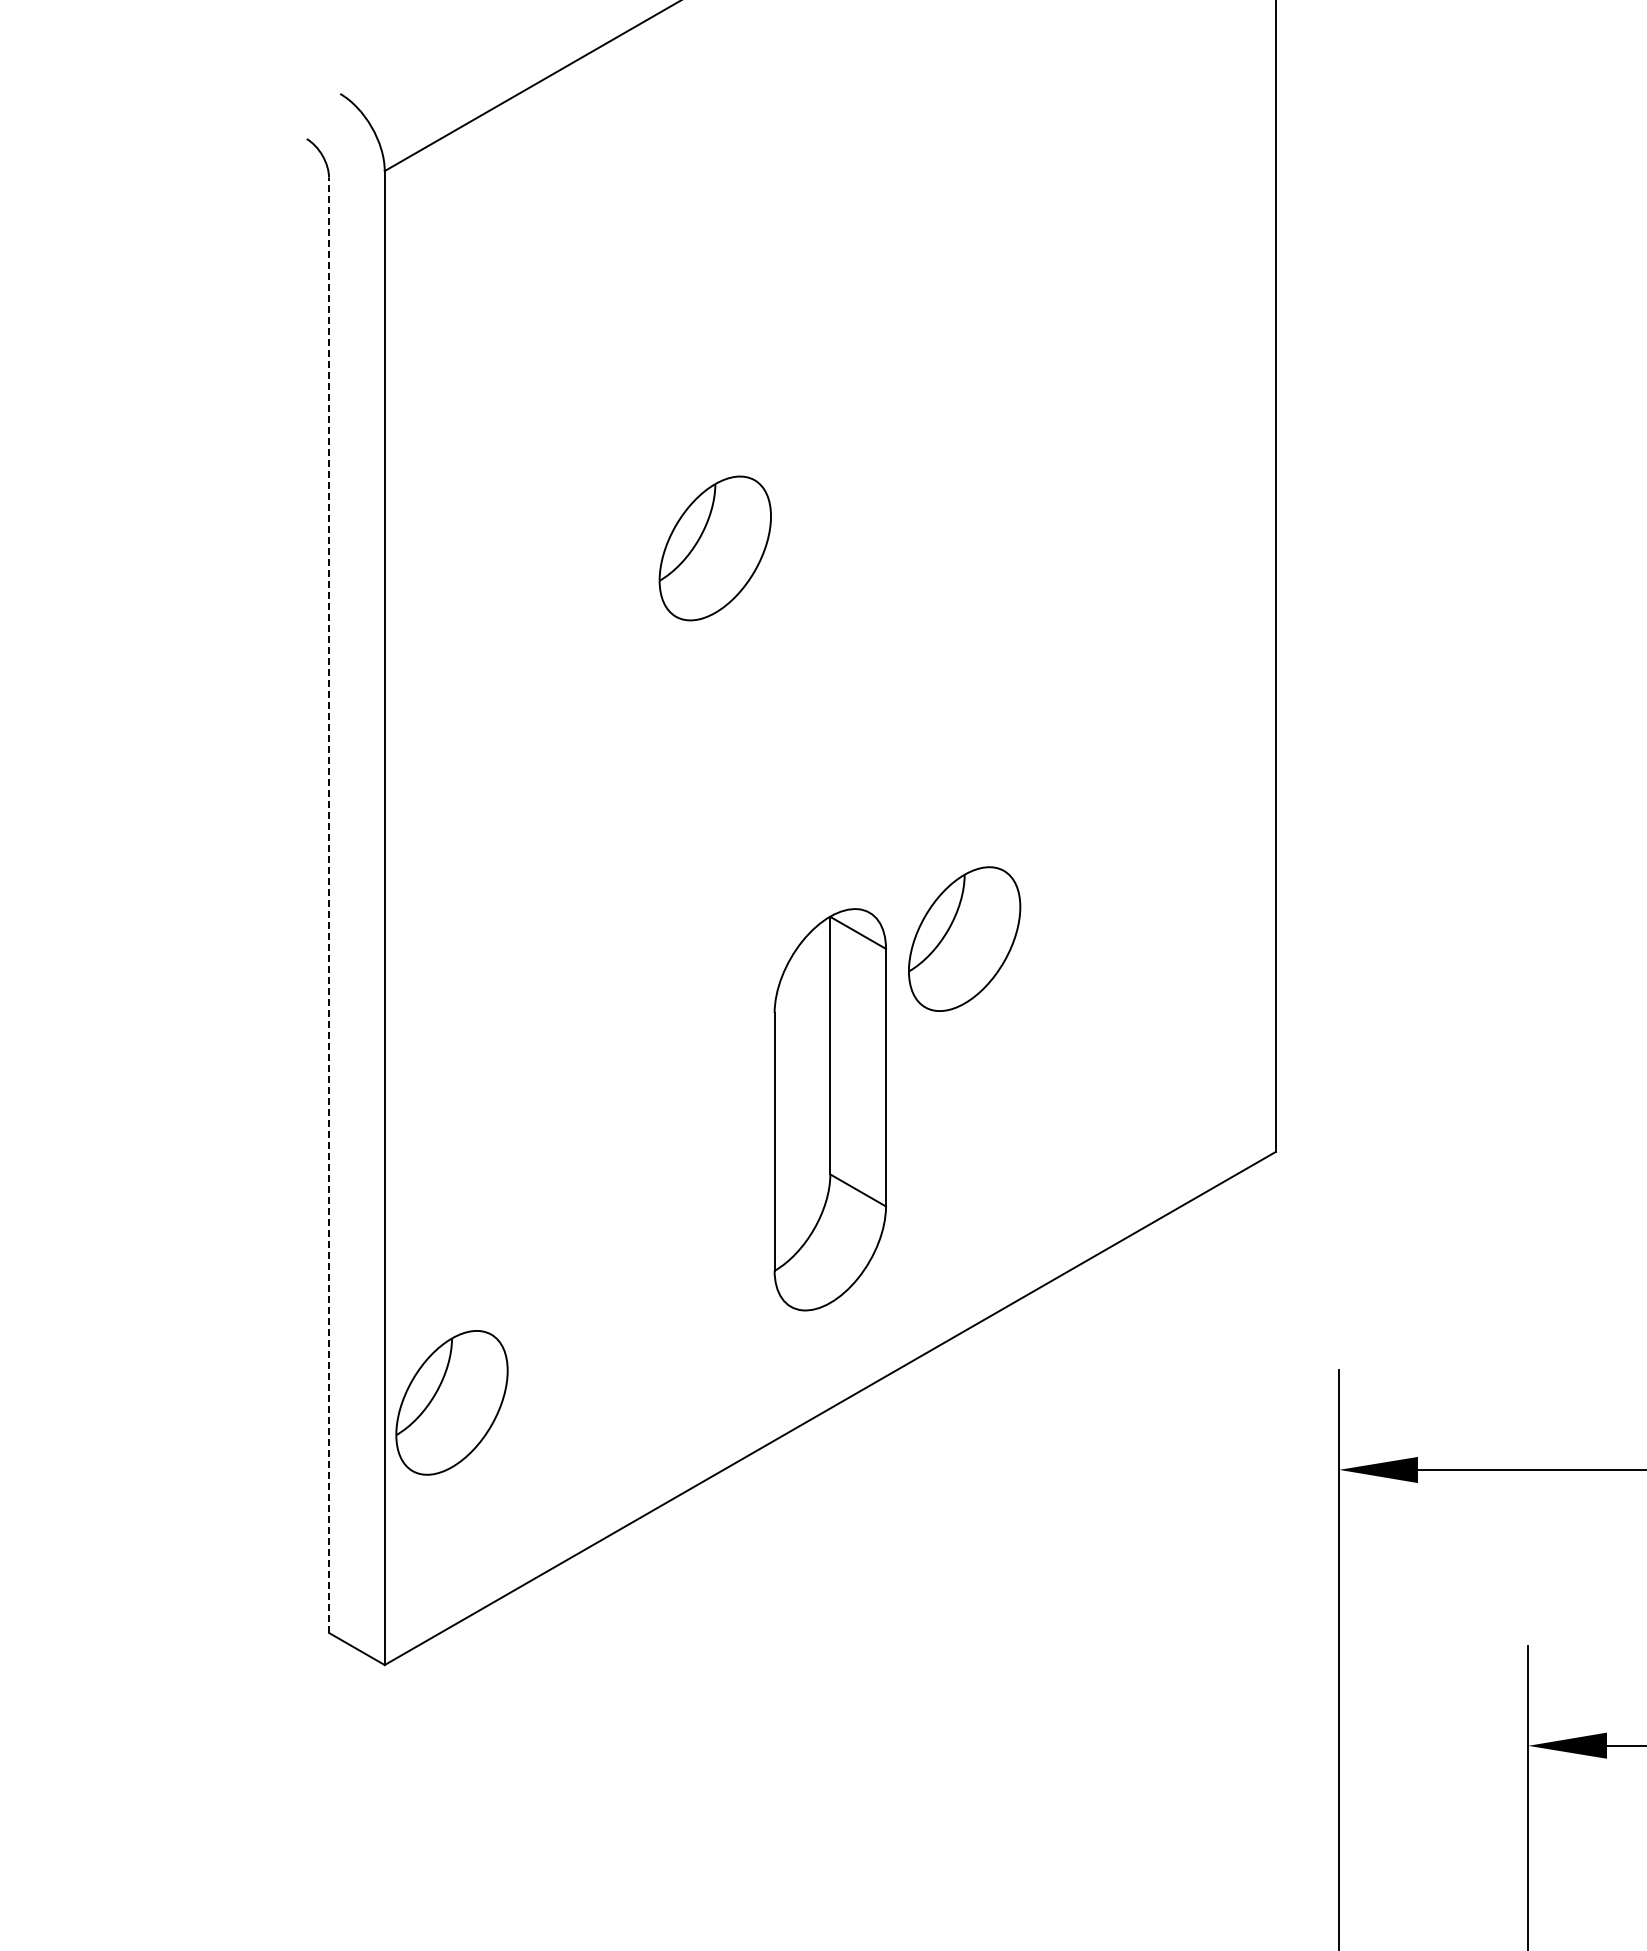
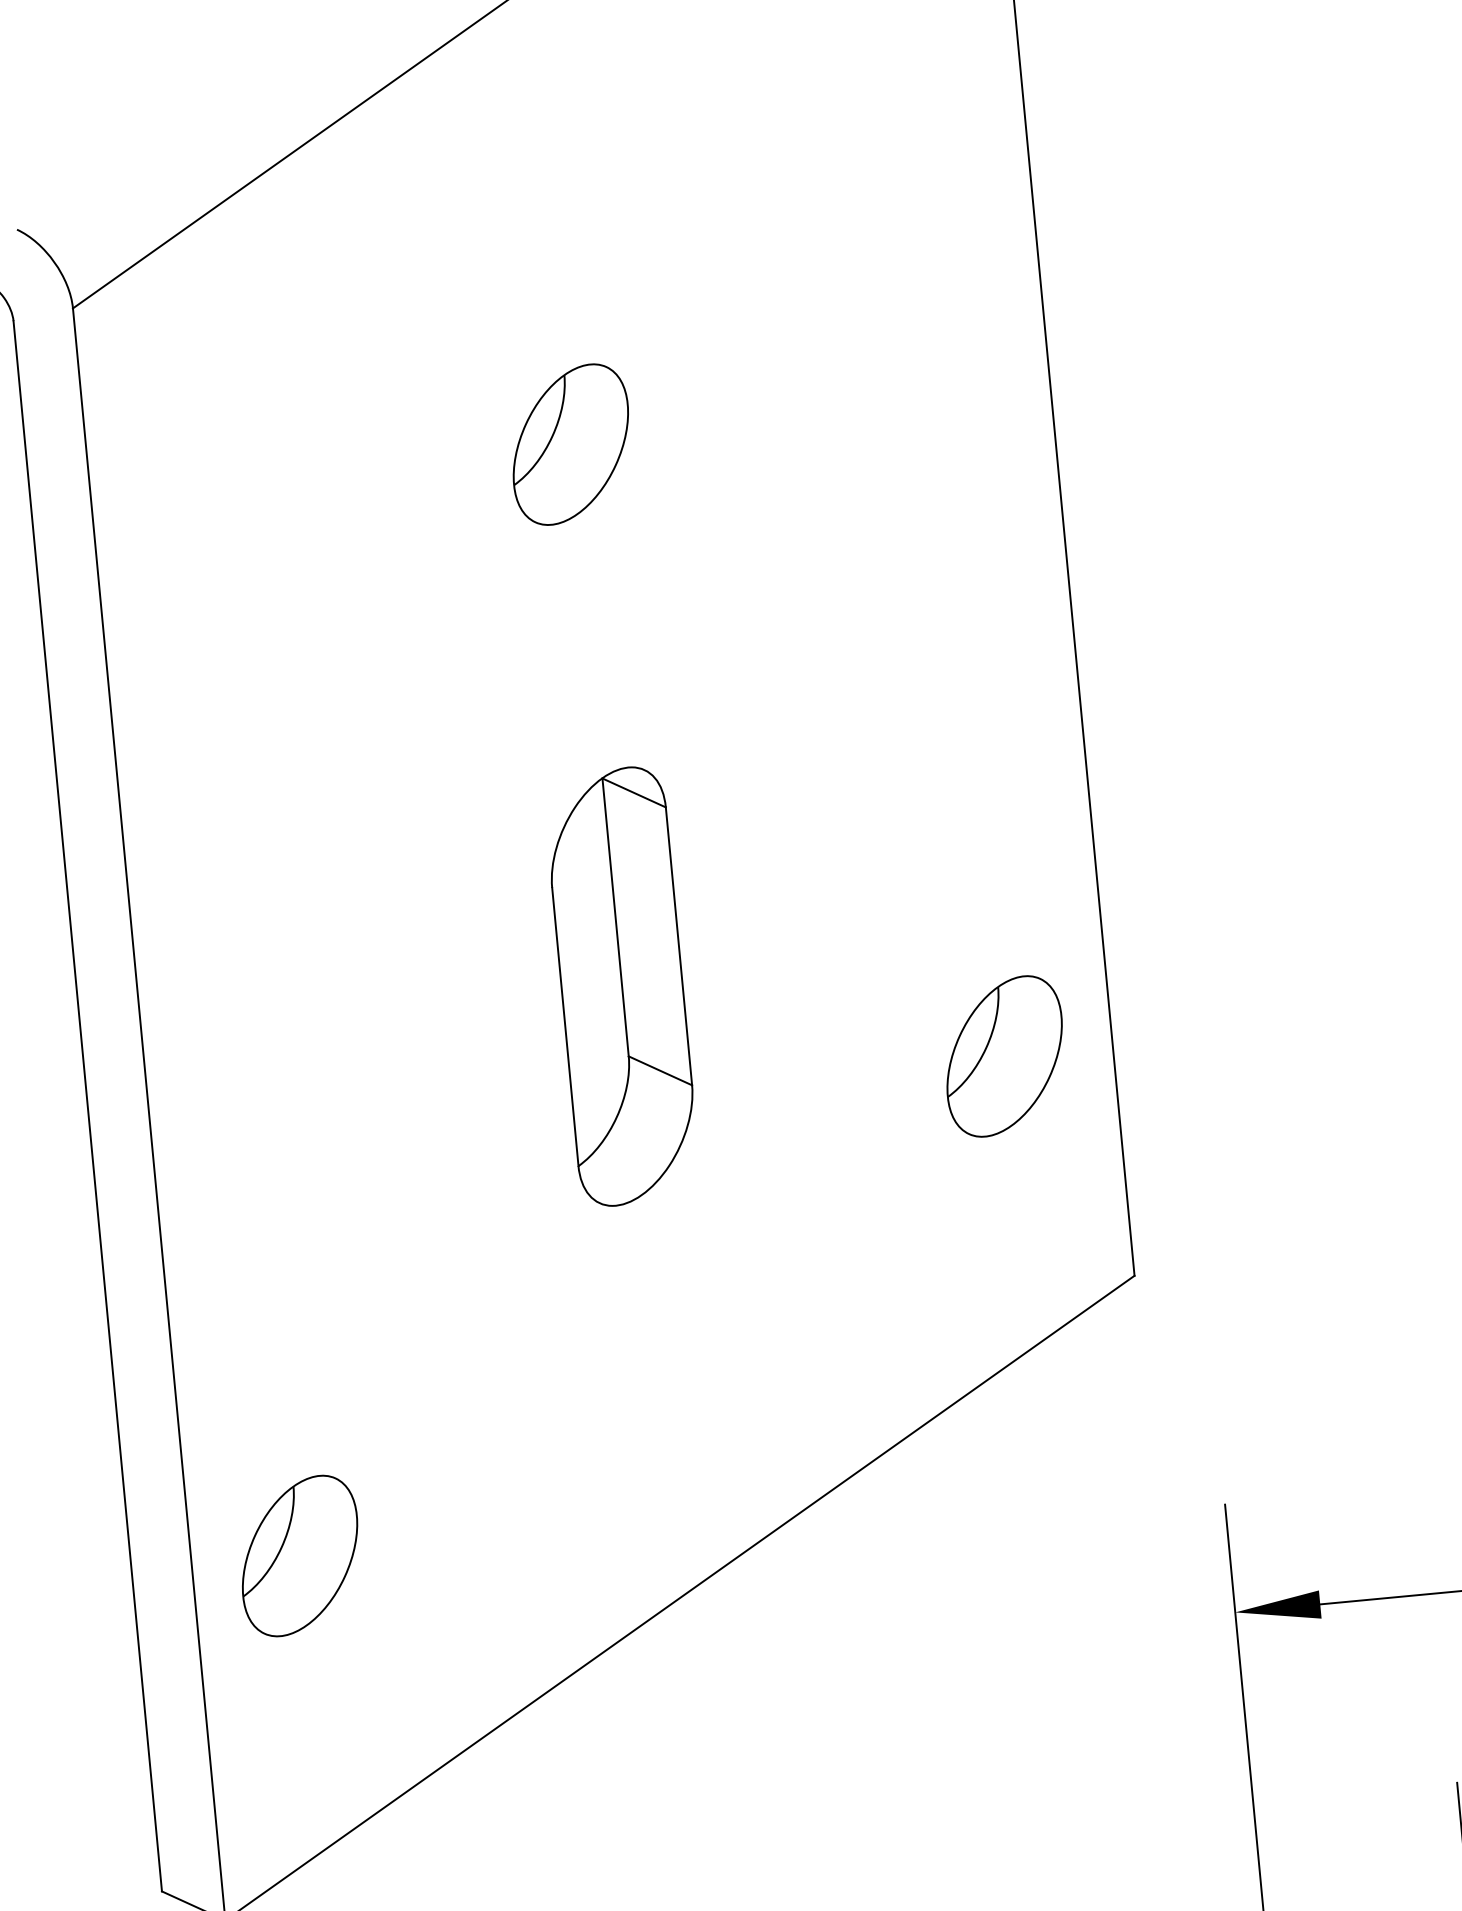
part: (714, 548) -> (570, 444), moved
line: (329, 905) -> (88, 1106), dashed -> solid
part: (964, 938) -> (1004, 1055), moved
part: (830, 1109) -> (622, 986), moved
part: (451, 1402) -> (299, 1555), moved

